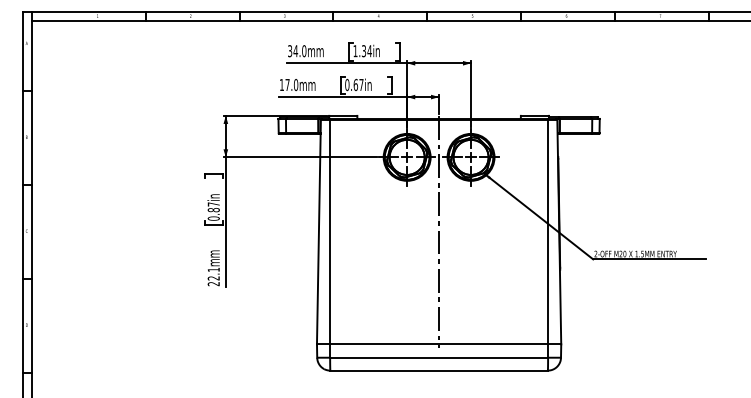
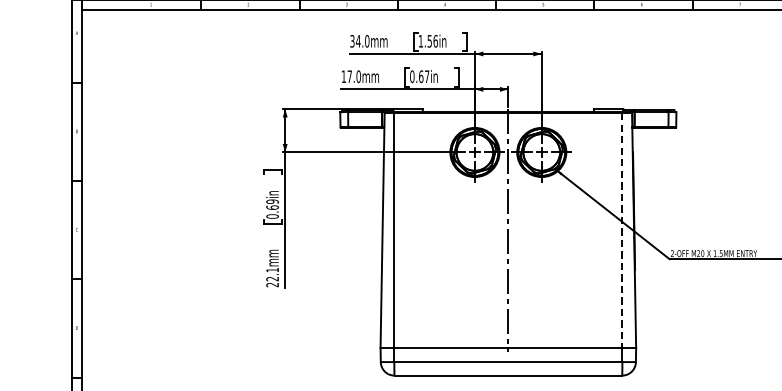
text: (366, 51) -> (432, 41), 1.34in -> 1.56in
text: (213, 207) -> (272, 204), 0.87in -> 0.69in
line: (548, 232) -> (622, 231), solid -> dashed

